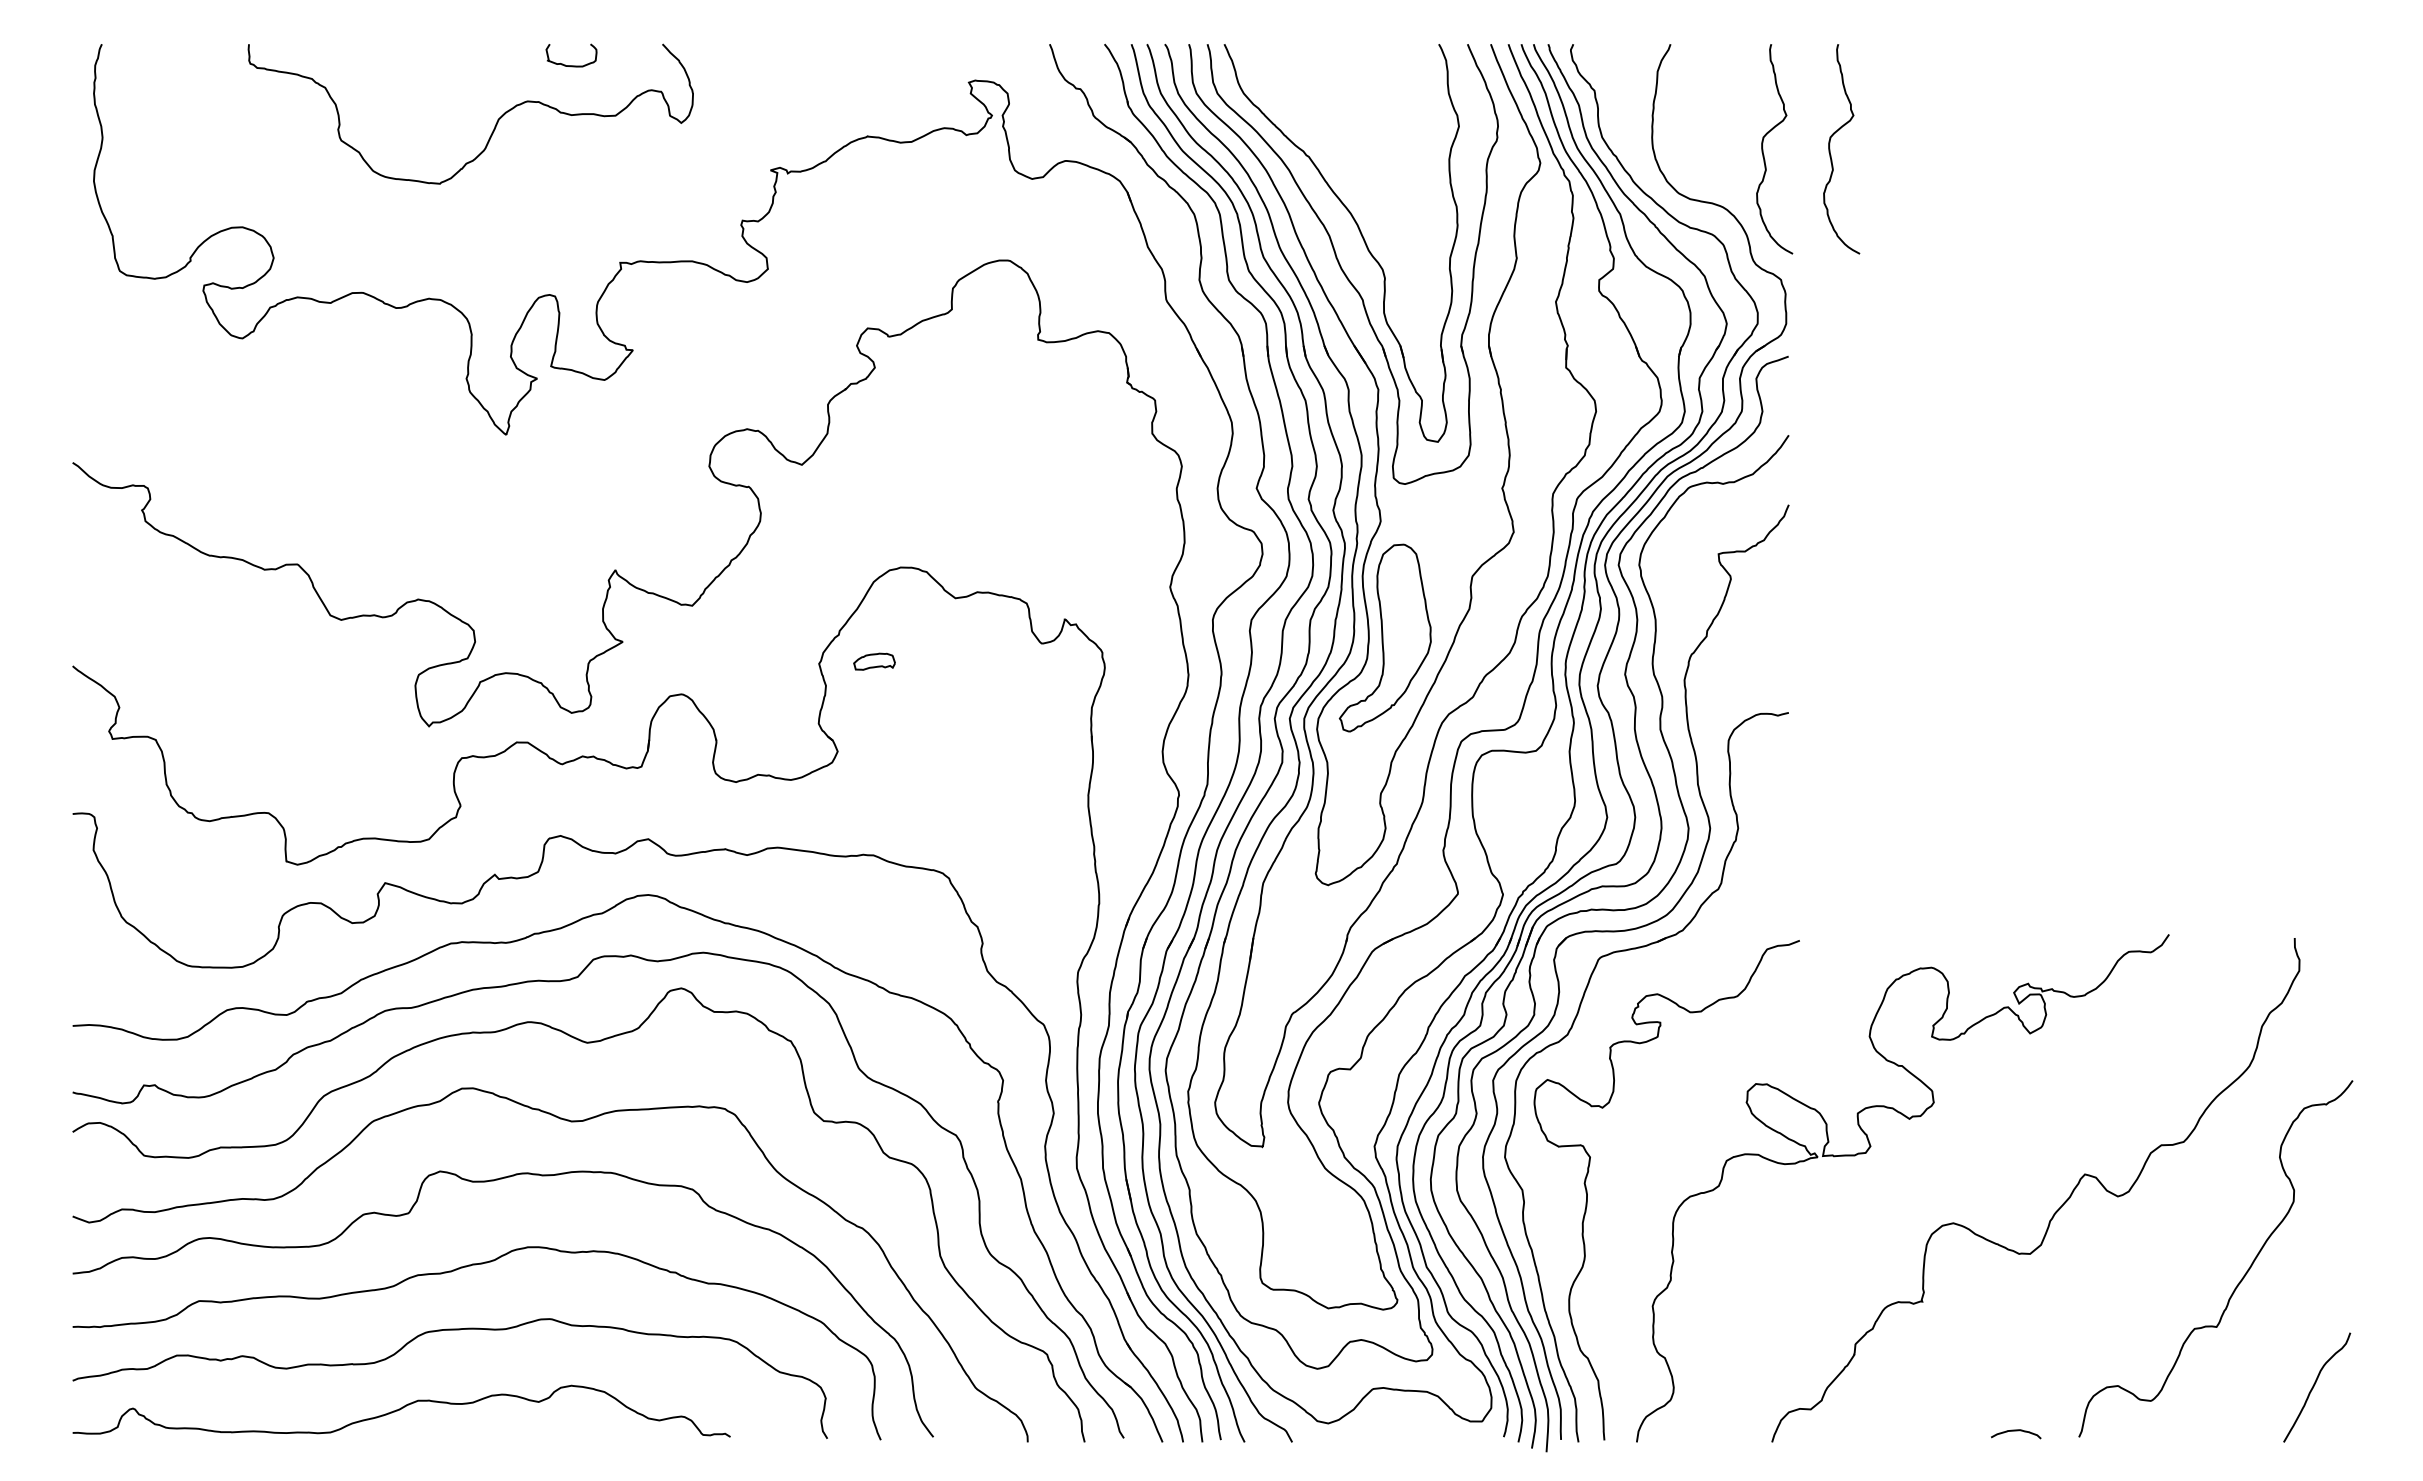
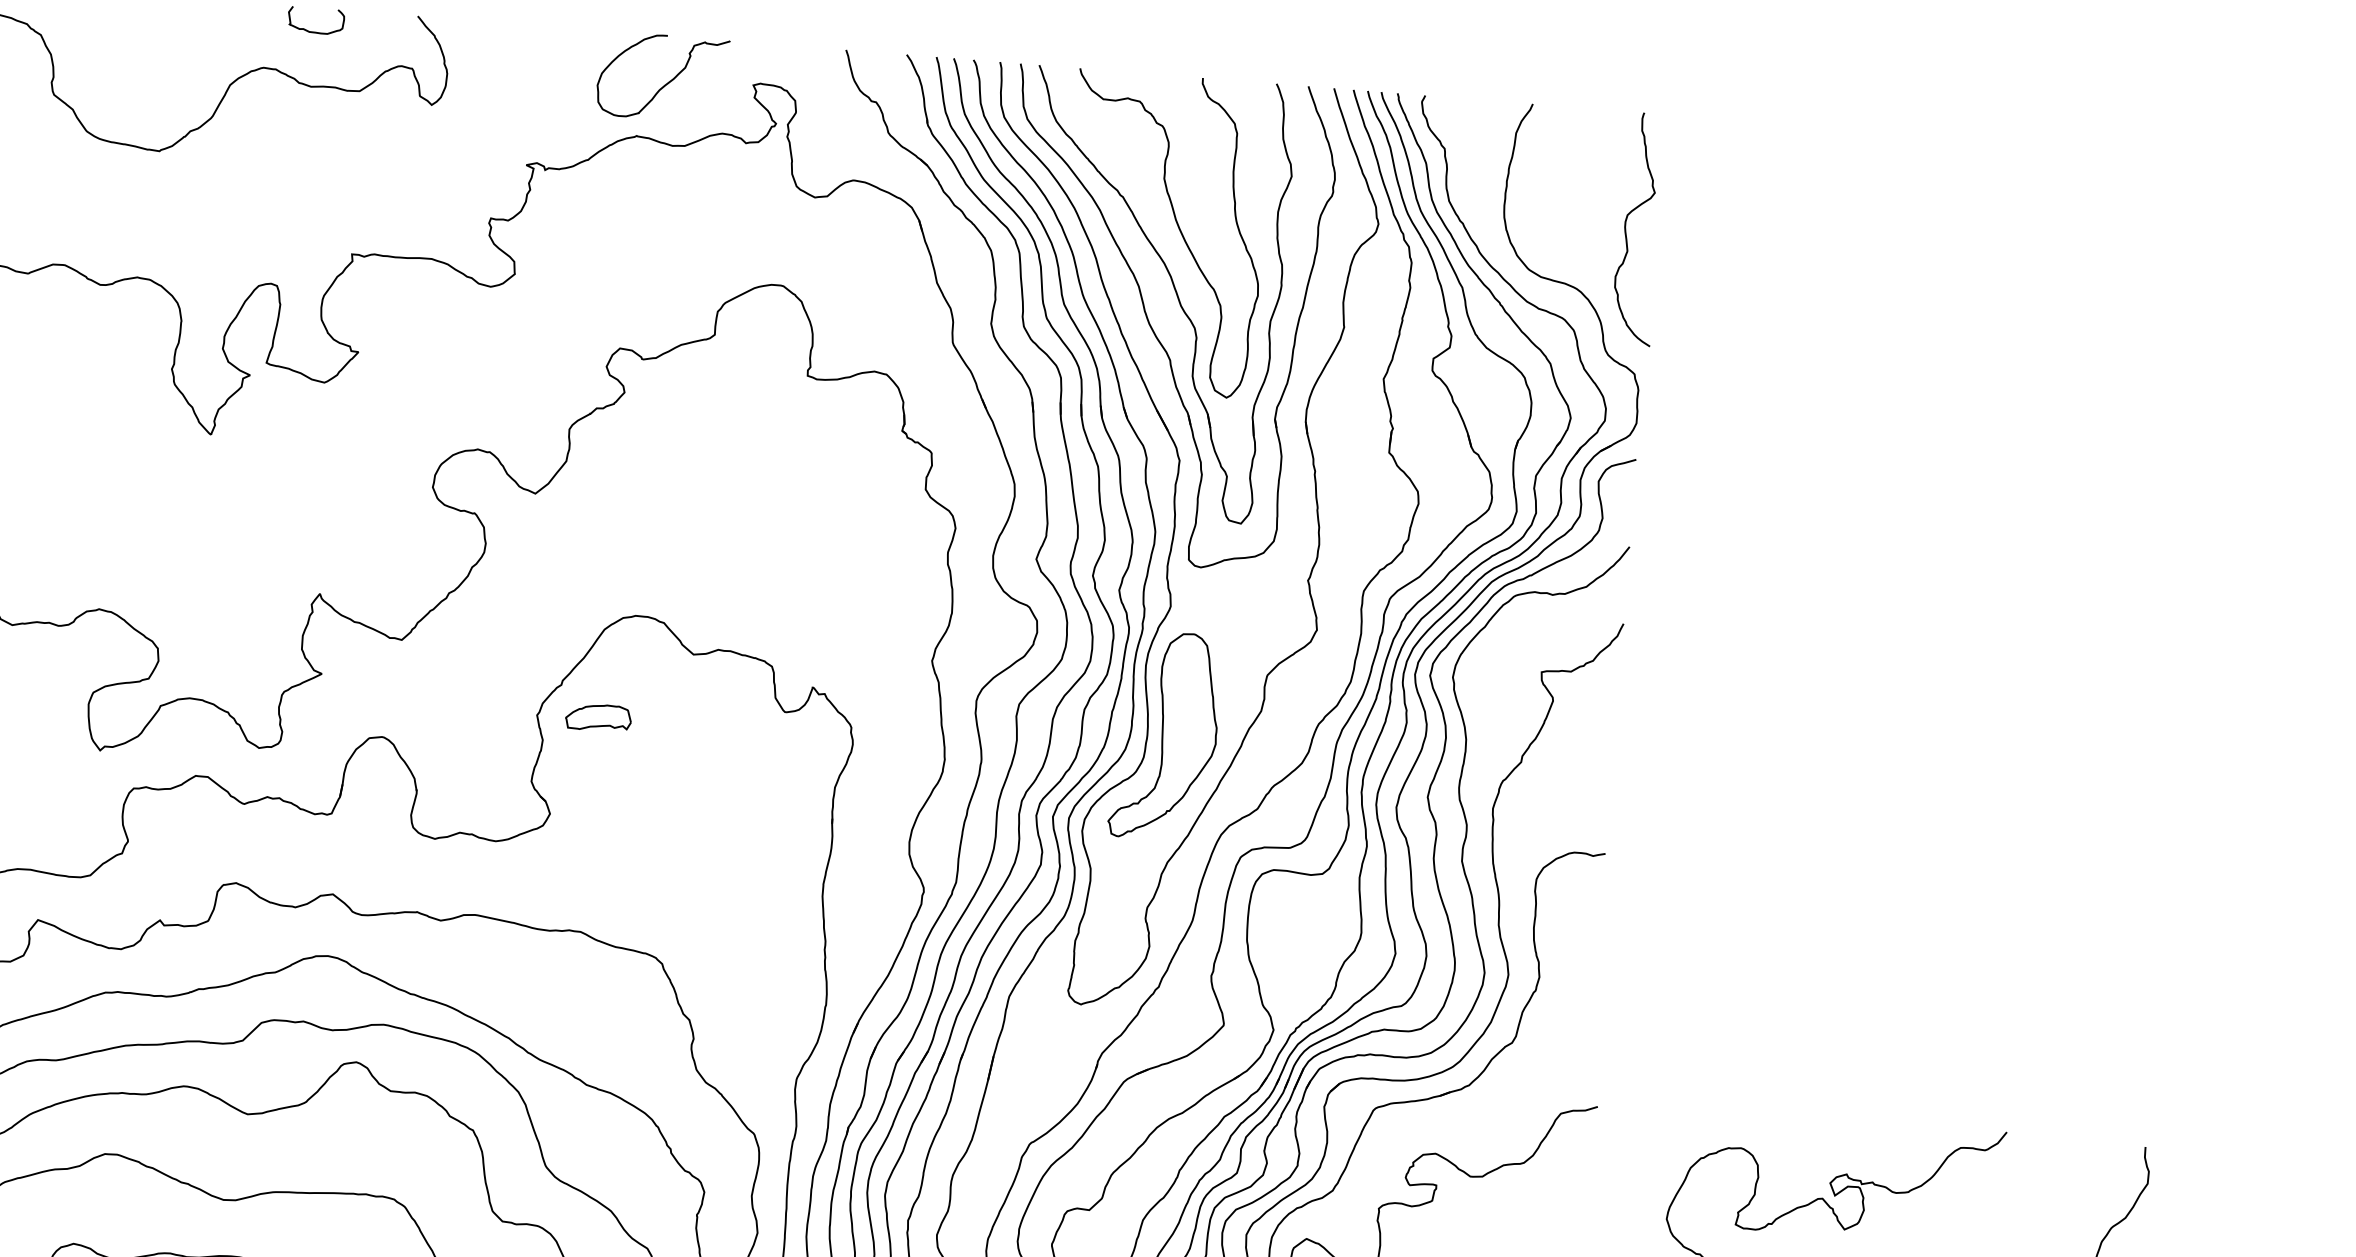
curve: (890, 86) -> (666, 82), added
curve: (1830, 149) -> (1700, 234), removed
curve: (1360, 180) -> (1178, 227), added
part: (874, 661) -> (598, 717), size x1.43

